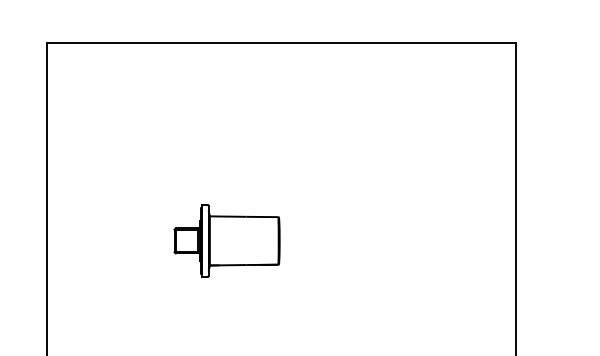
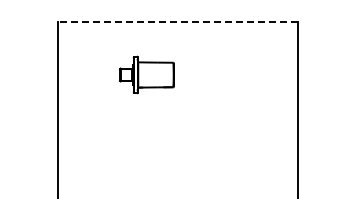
line: (280, 43) -> (177, 22), solid -> dashed
part: (225, 239) -> (146, 74), moved

